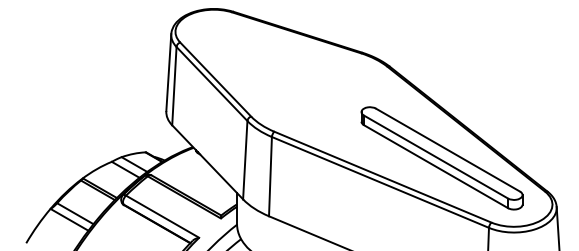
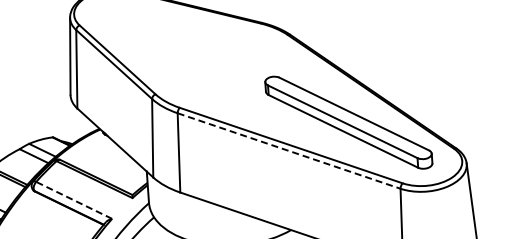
line: (380, 182) -> (289, 151), solid -> dashed
line: (162, 216) -> (74, 200), solid -> dashed

